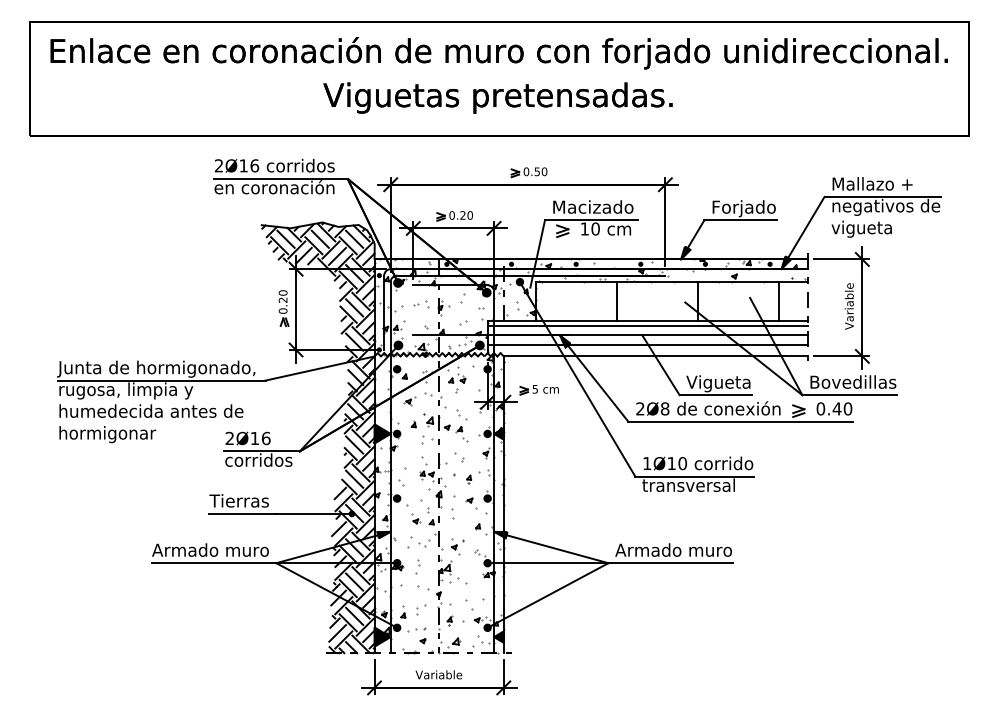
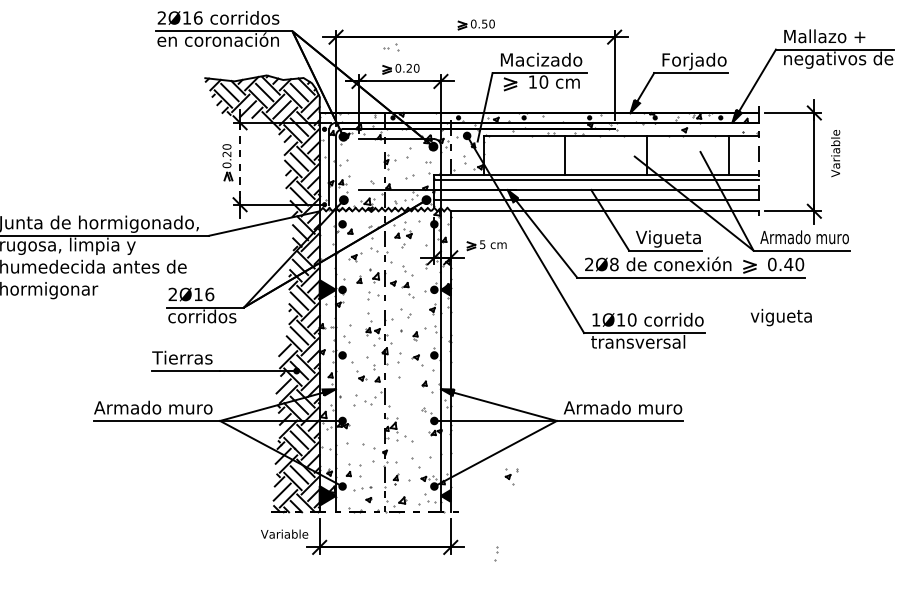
text: (861, 228) -> (781, 316), moved
part: (421, 304) -> (391, 48), moved
text: (848, 306) -> (834, 153), moved
line: (296, 310) -> (240, 164), solid -> dashed
text: (852, 381) -> (804, 236), Bovedillas -> Armado muro
part: (452, 513) -> (398, 370), size x1.6
part: (457, 546) -> (511, 476), moved
part: (417, 566) -> (496, 554), moved
part: (421, 609) -> (367, 467), size x1.6
text: (438, 674) -> (284, 533), moved

